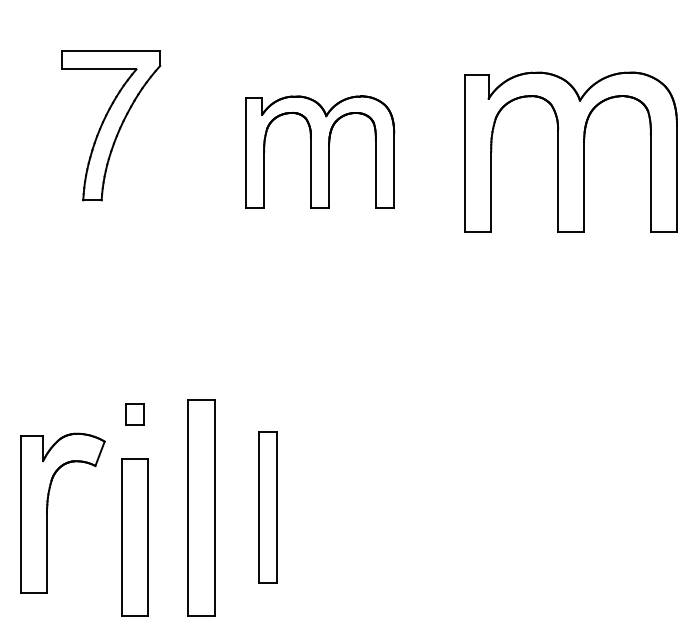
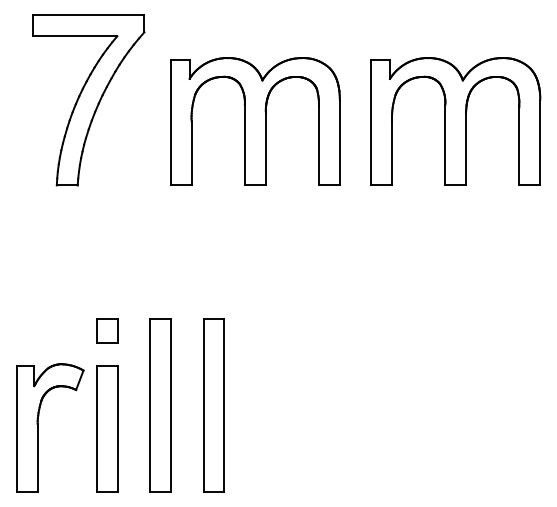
part: (110, 125) -> (88, 100), size x1.43
part: (320, 152) -> (255, 121), size x1.43
part: (134, 413) -> (107, 330), size x1.43
part: (267, 507) -> (213, 405), size x1.43
part: (48, 512) -> (38, 427), moved

